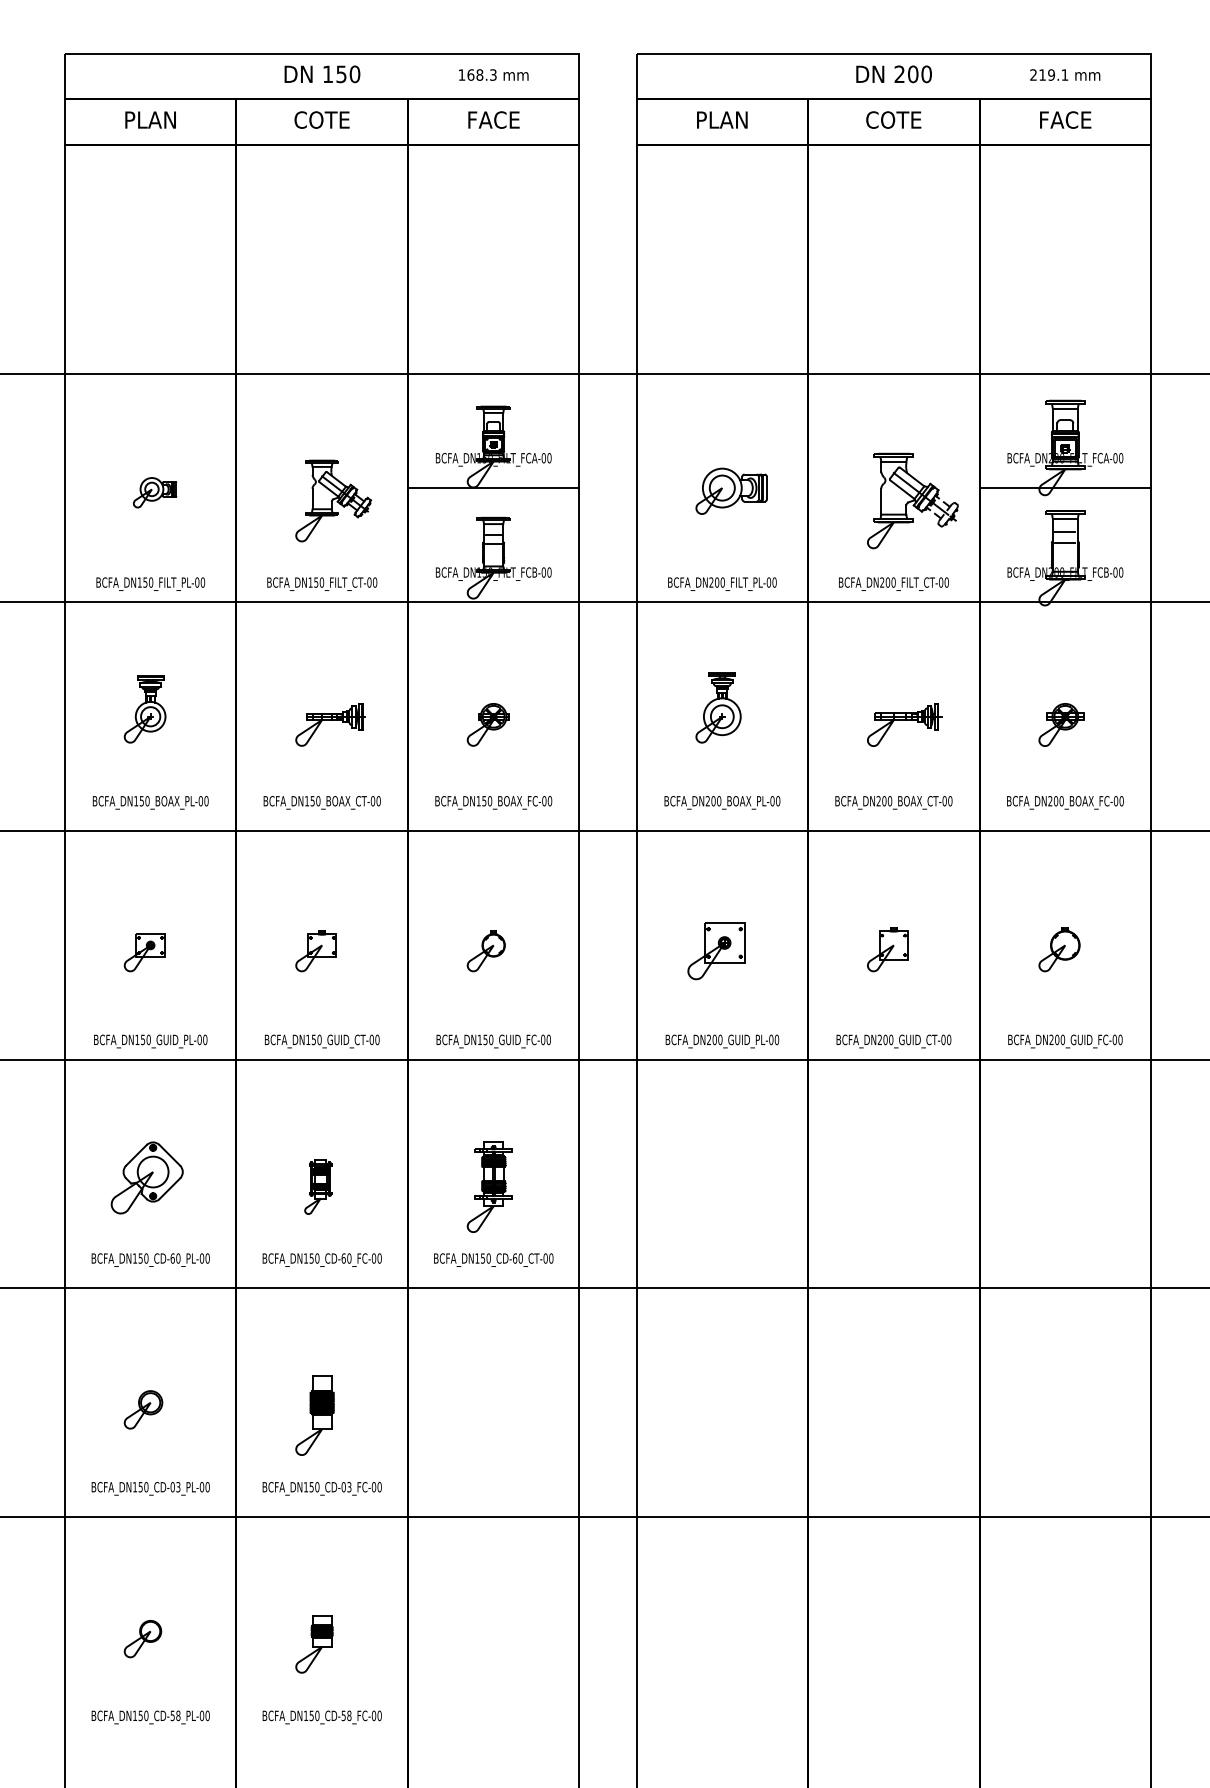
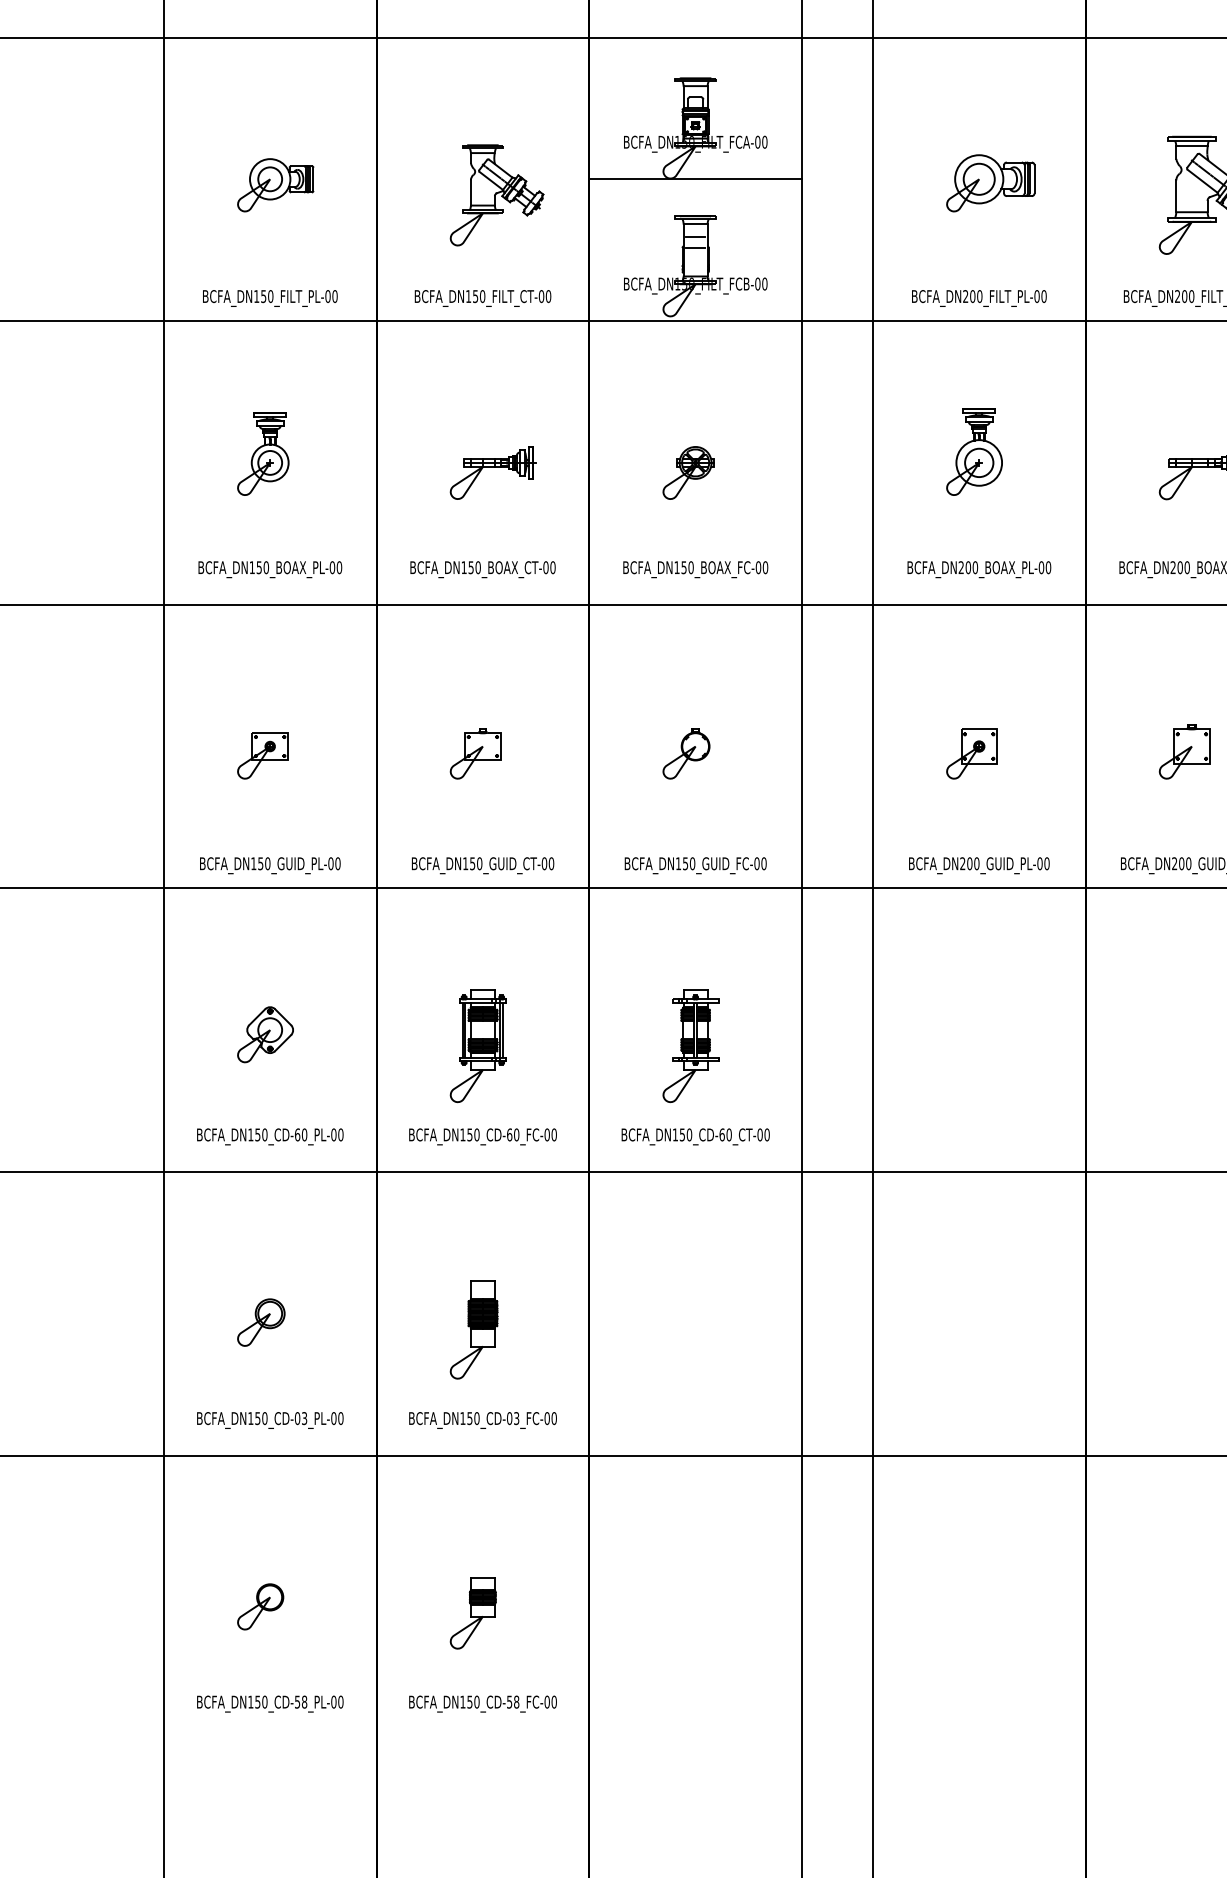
part: (154, 492) -> (274, 184), size x1.43
part: (716, 951) -> (972, 754), size x0.71
part: (146, 1177) -> (265, 1034), size x0.62
part: (318, 1186) -> (478, 1045), size x1.67

